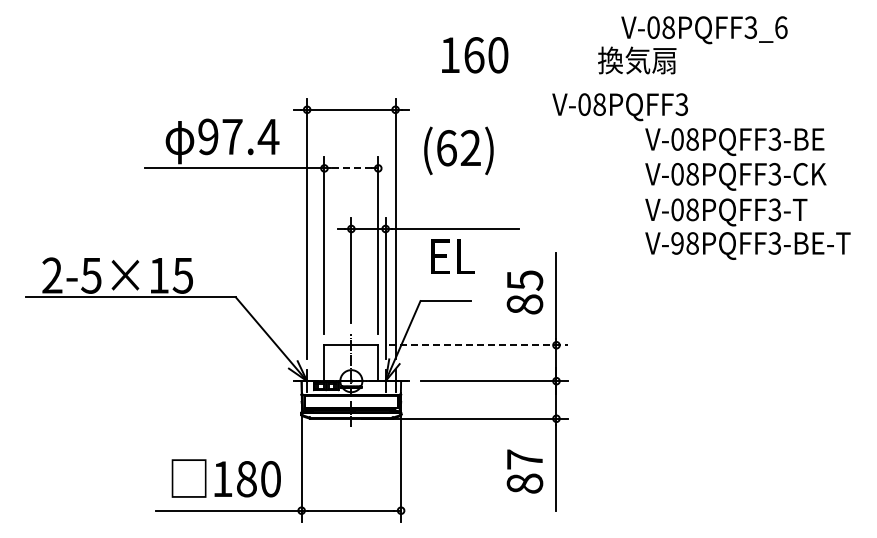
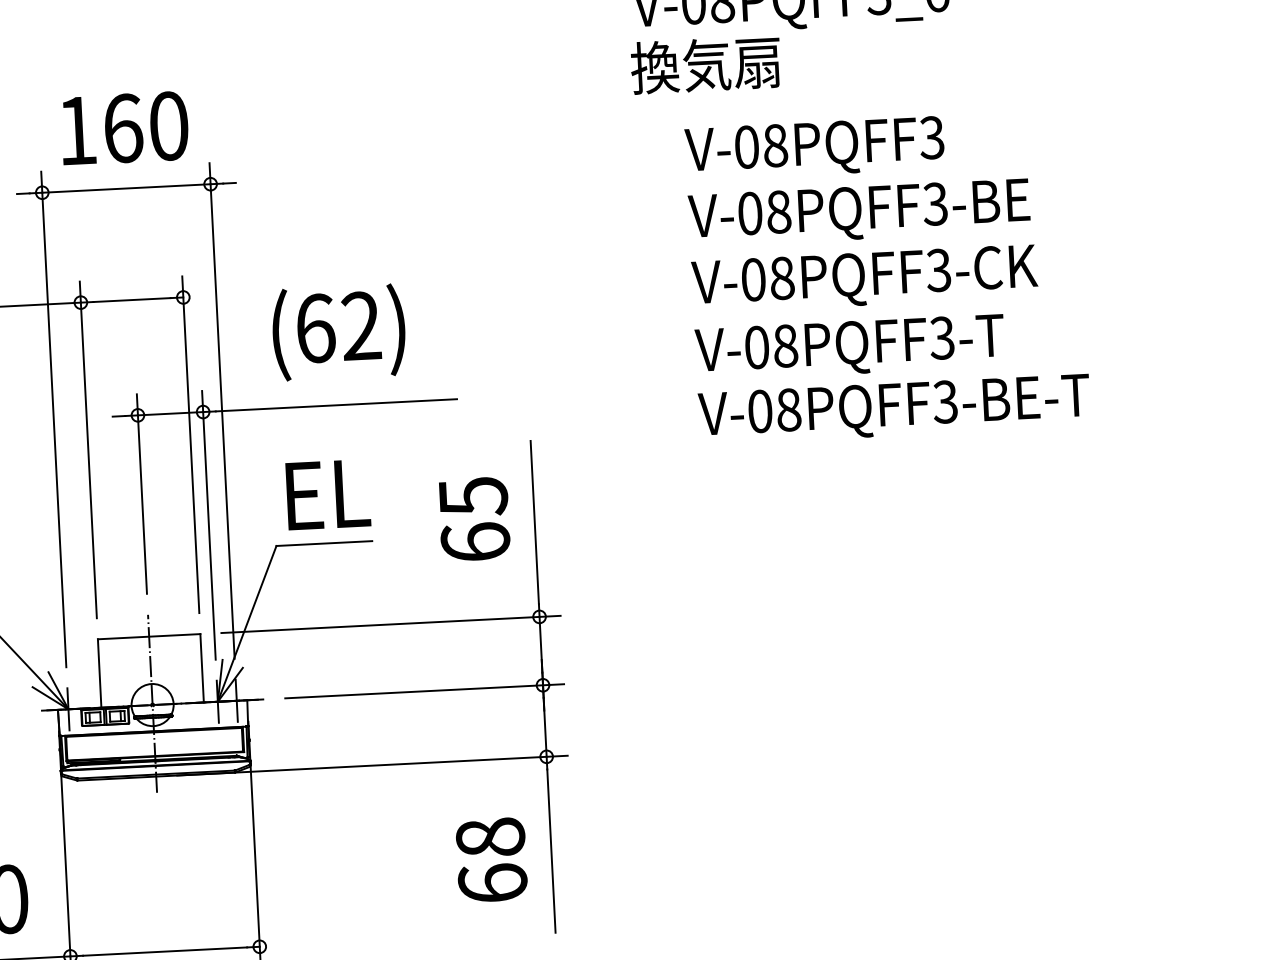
text: (475, 55) -> (125, 128), moved
text: (637, 60) -> (706, 65), moved
text: (619, 107) -> (813, 149), moved
text: (458, 150) -> (338, 331), moved
line: (350, 168) -> (130, 300), dashed -> solid
text: (677, 243) -> (760, 411), V-98PQFF3-BE-T -> V-08PQFF3-BE-T
text: (452, 256) -> (327, 494), moved
text: (524, 304) -> (474, 542), 85 -> 65
line: (478, 345) -> (391, 624), dashed -> solid
text: (524, 471) -> (490, 860), 87 -> 68

